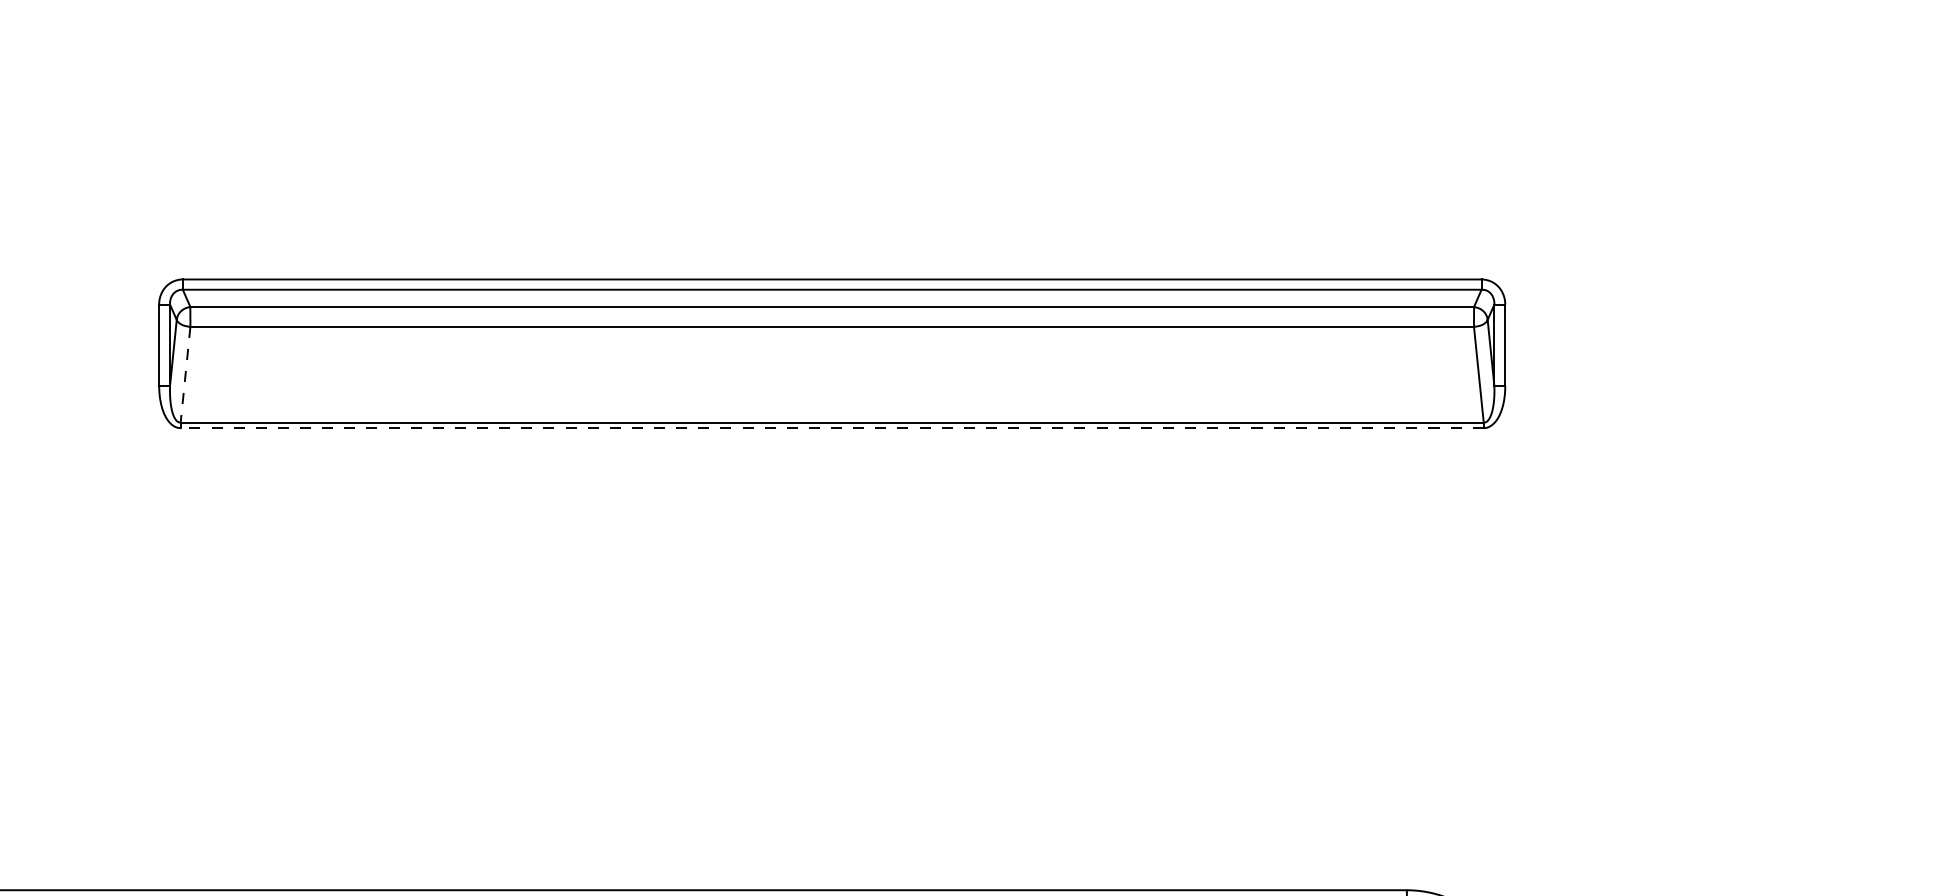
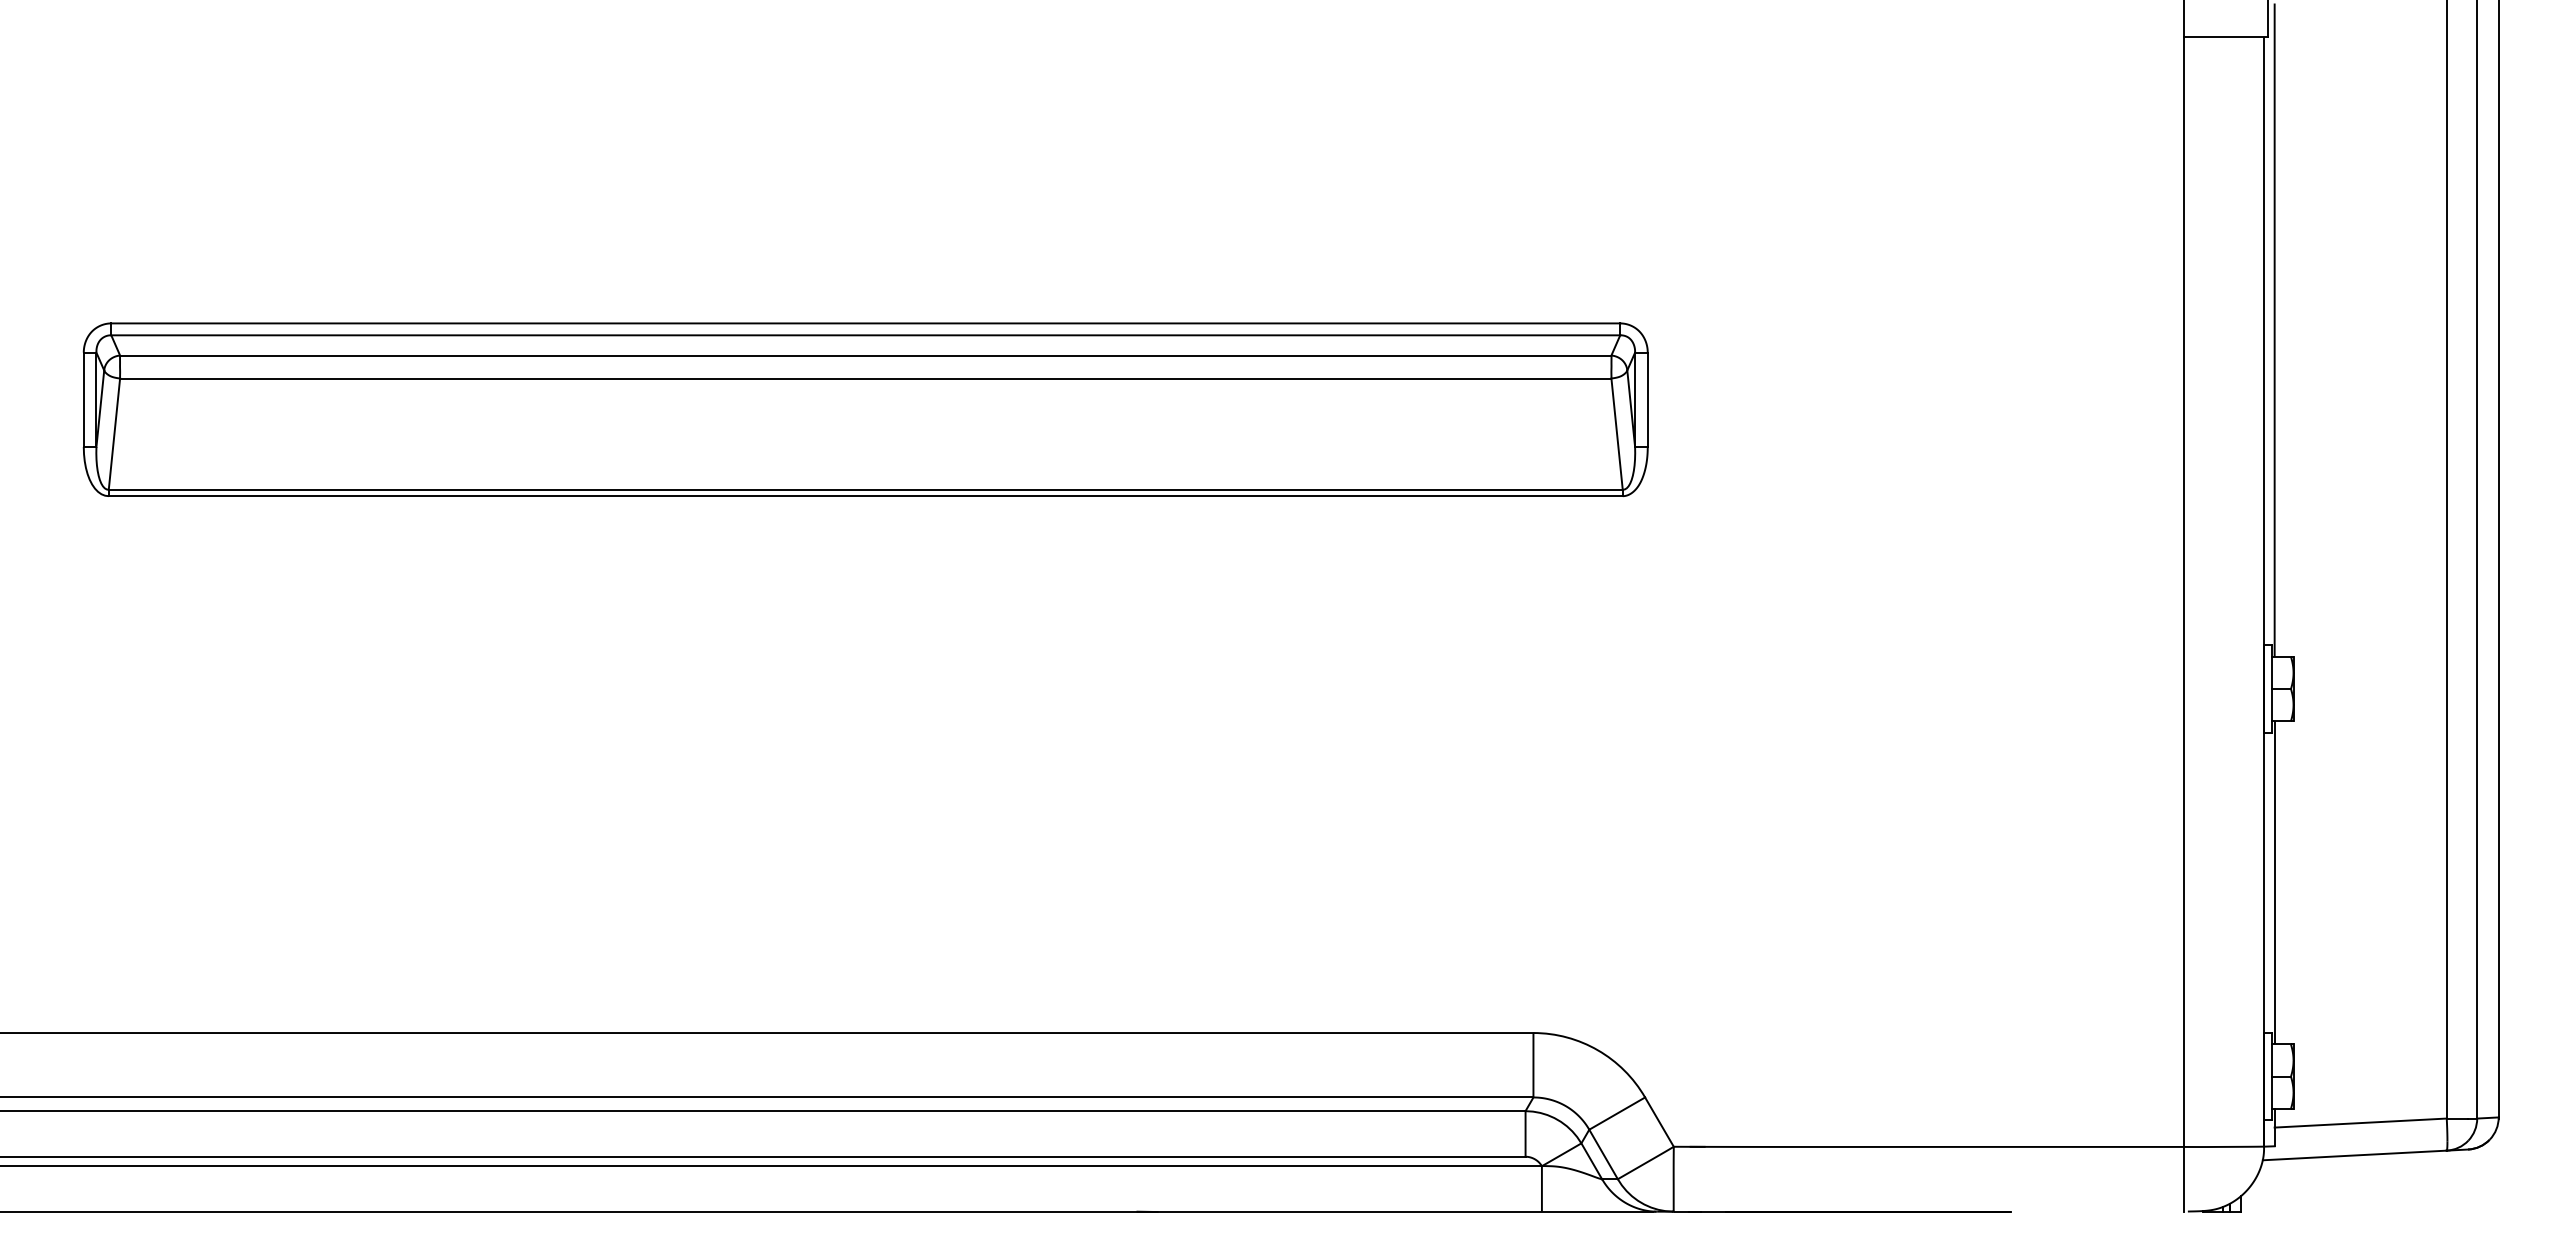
line: (185, 375) -> (114, 434), dashed -> solid
line: (831, 428) -> (865, 496), dashed -> solid

